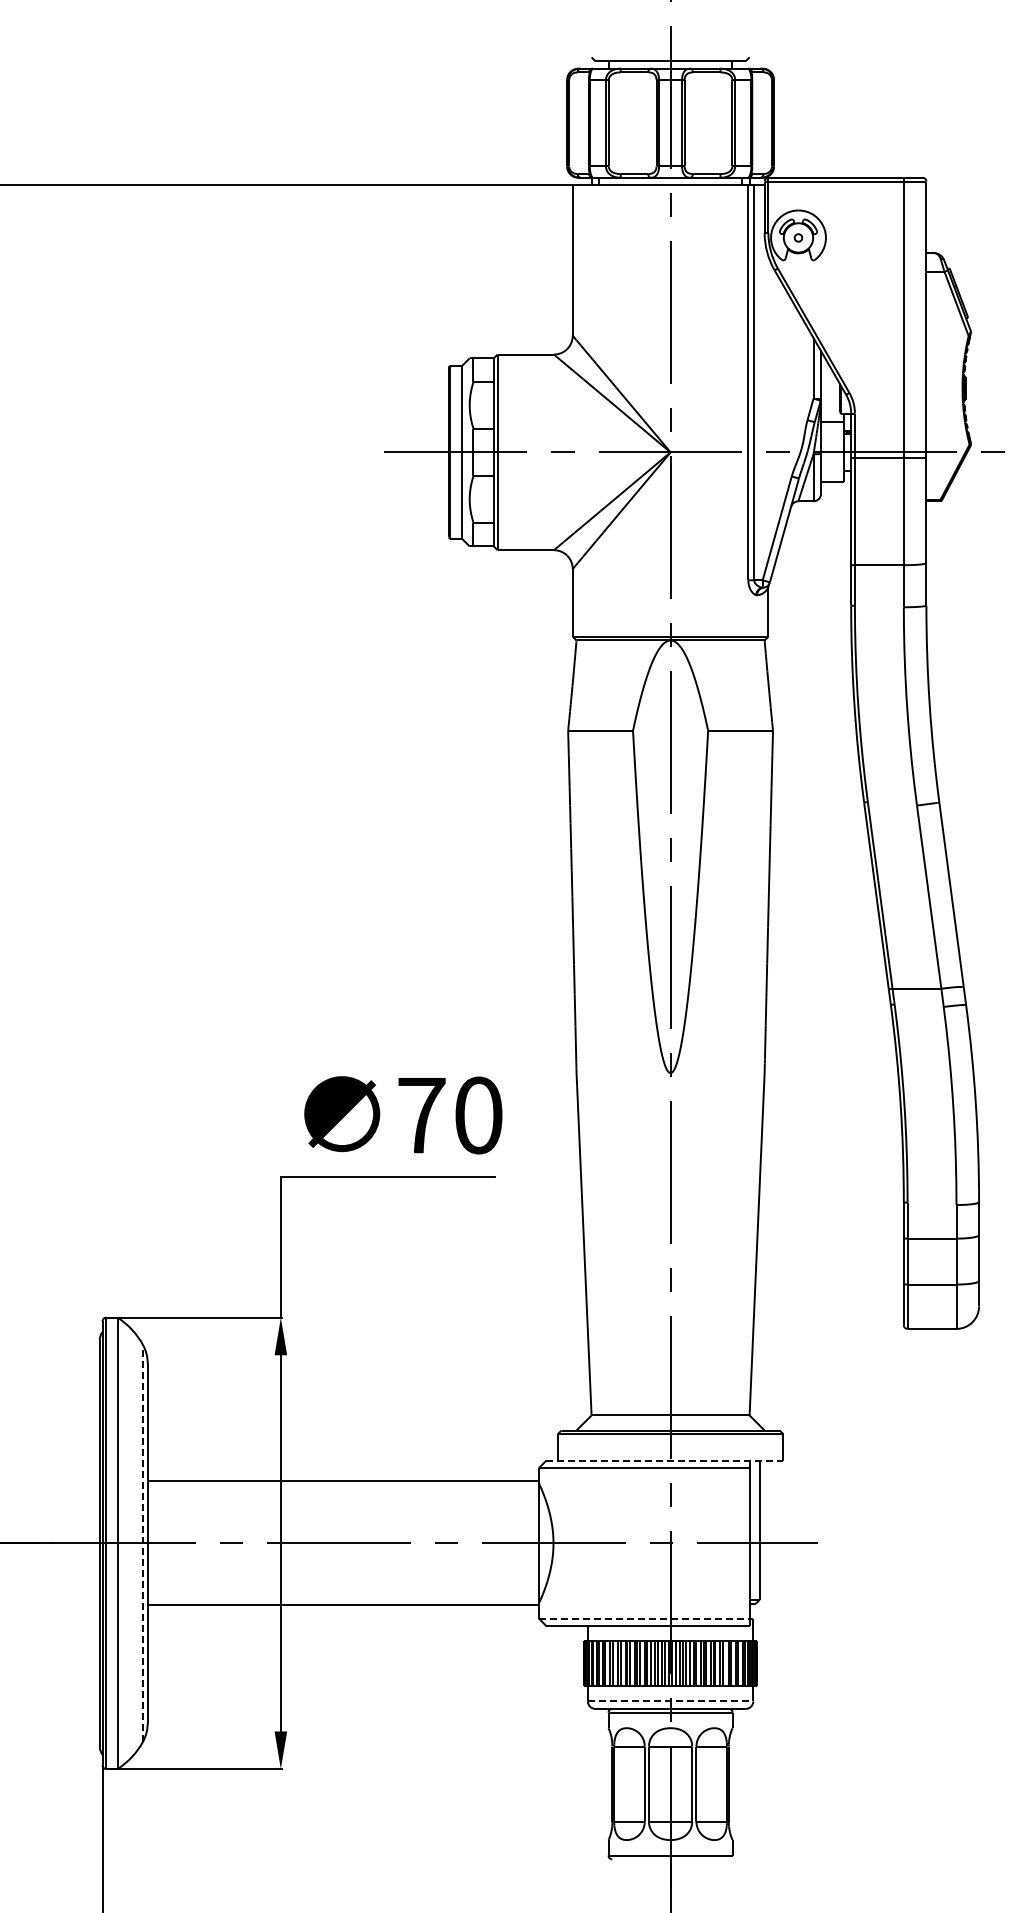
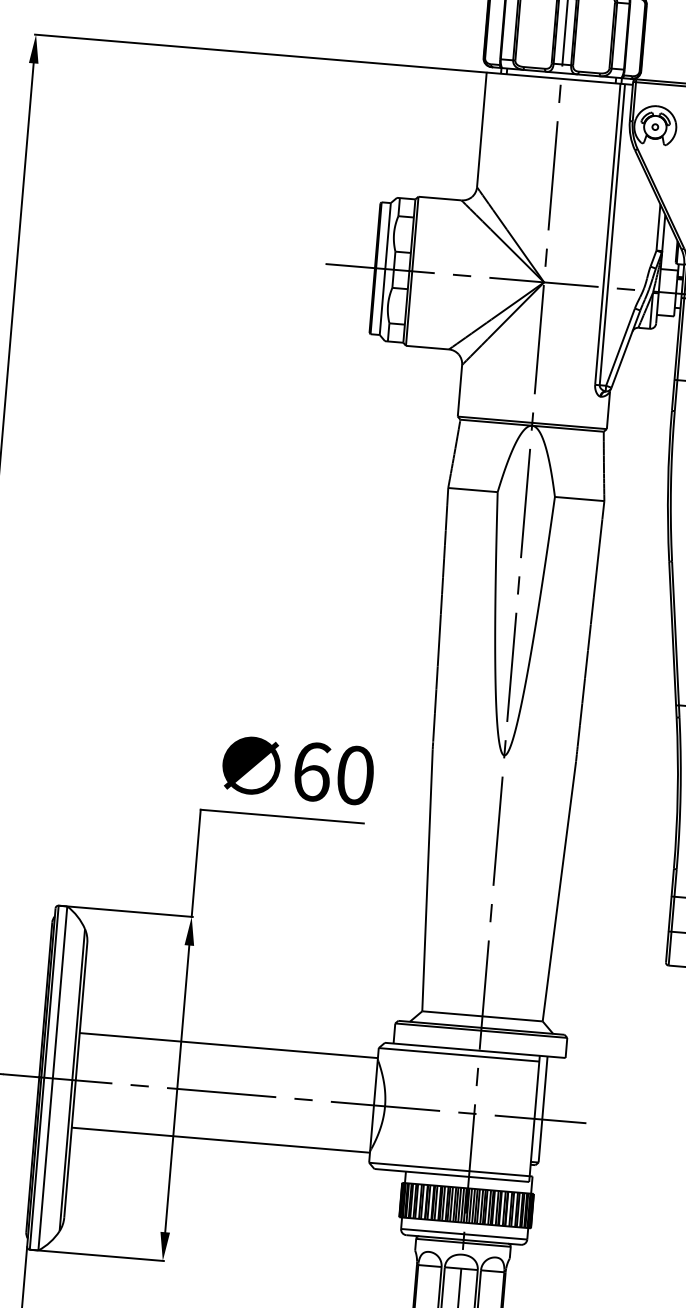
text: (422, 1115) -> (312, 771), 70 -> 60
line: (664, 1460) -> (474, 1050), dashed -> solid
line: (143, 1542) -> (72, 1079), dashed -> solid
line: (646, 1618) -> (451, 1169), dashed -> solid
line: (670, 1701) -> (464, 1234), dashed -> solid

